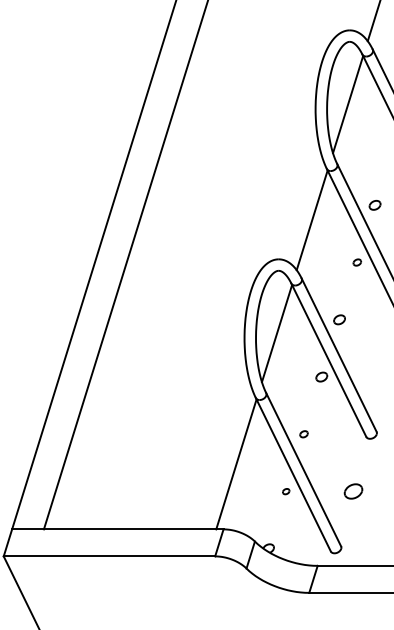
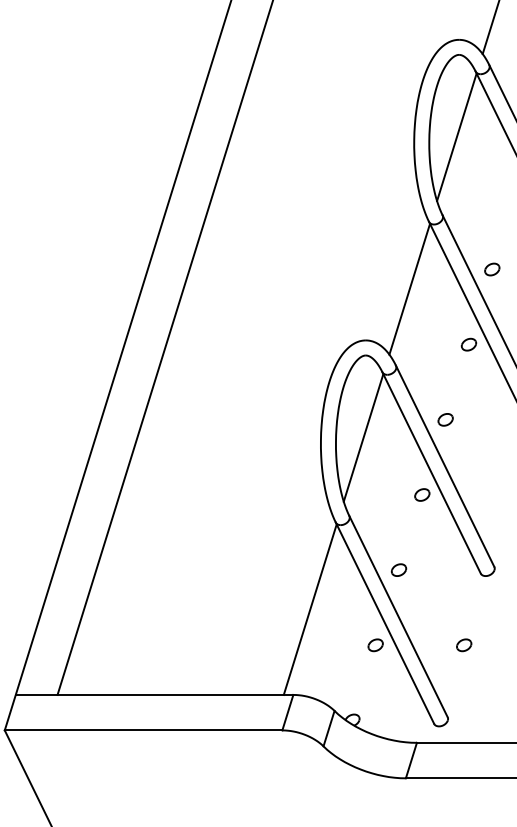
part: (356, 262) -> (468, 344), size x1.43
part: (303, 433) -> (398, 569), size x1.43
part: (286, 491) -> (375, 645), size x1.67
part: (353, 491) -> (464, 645), size x0.62

